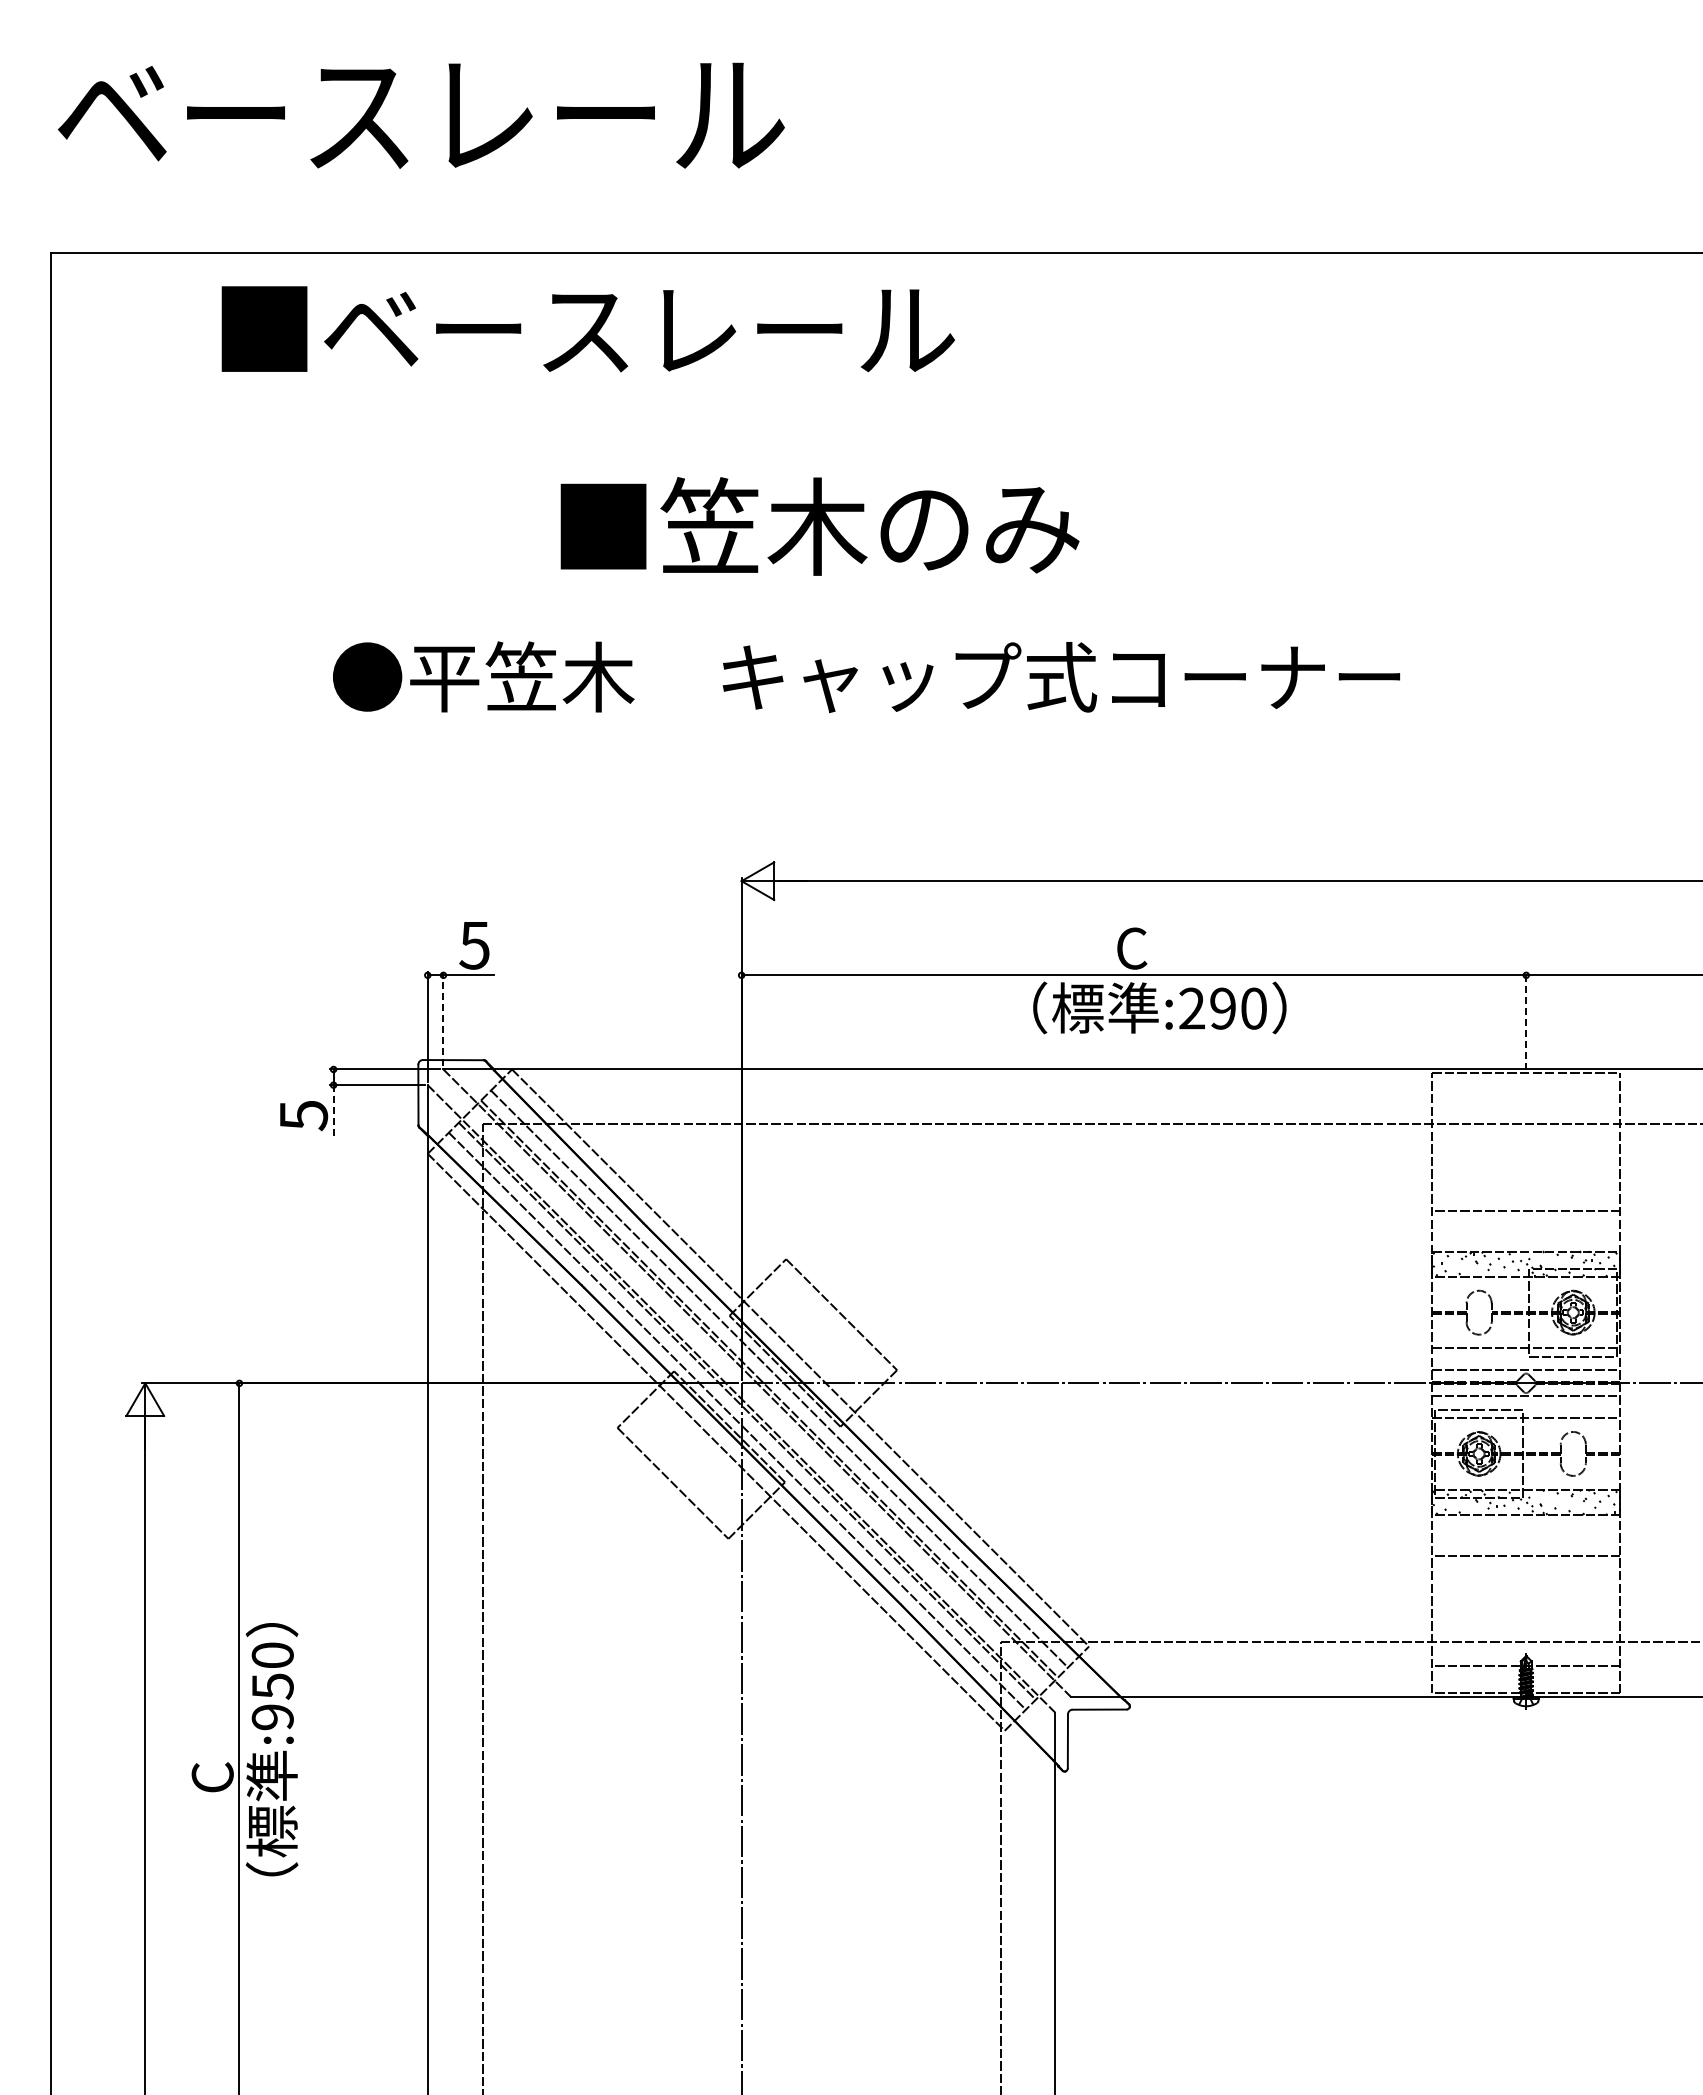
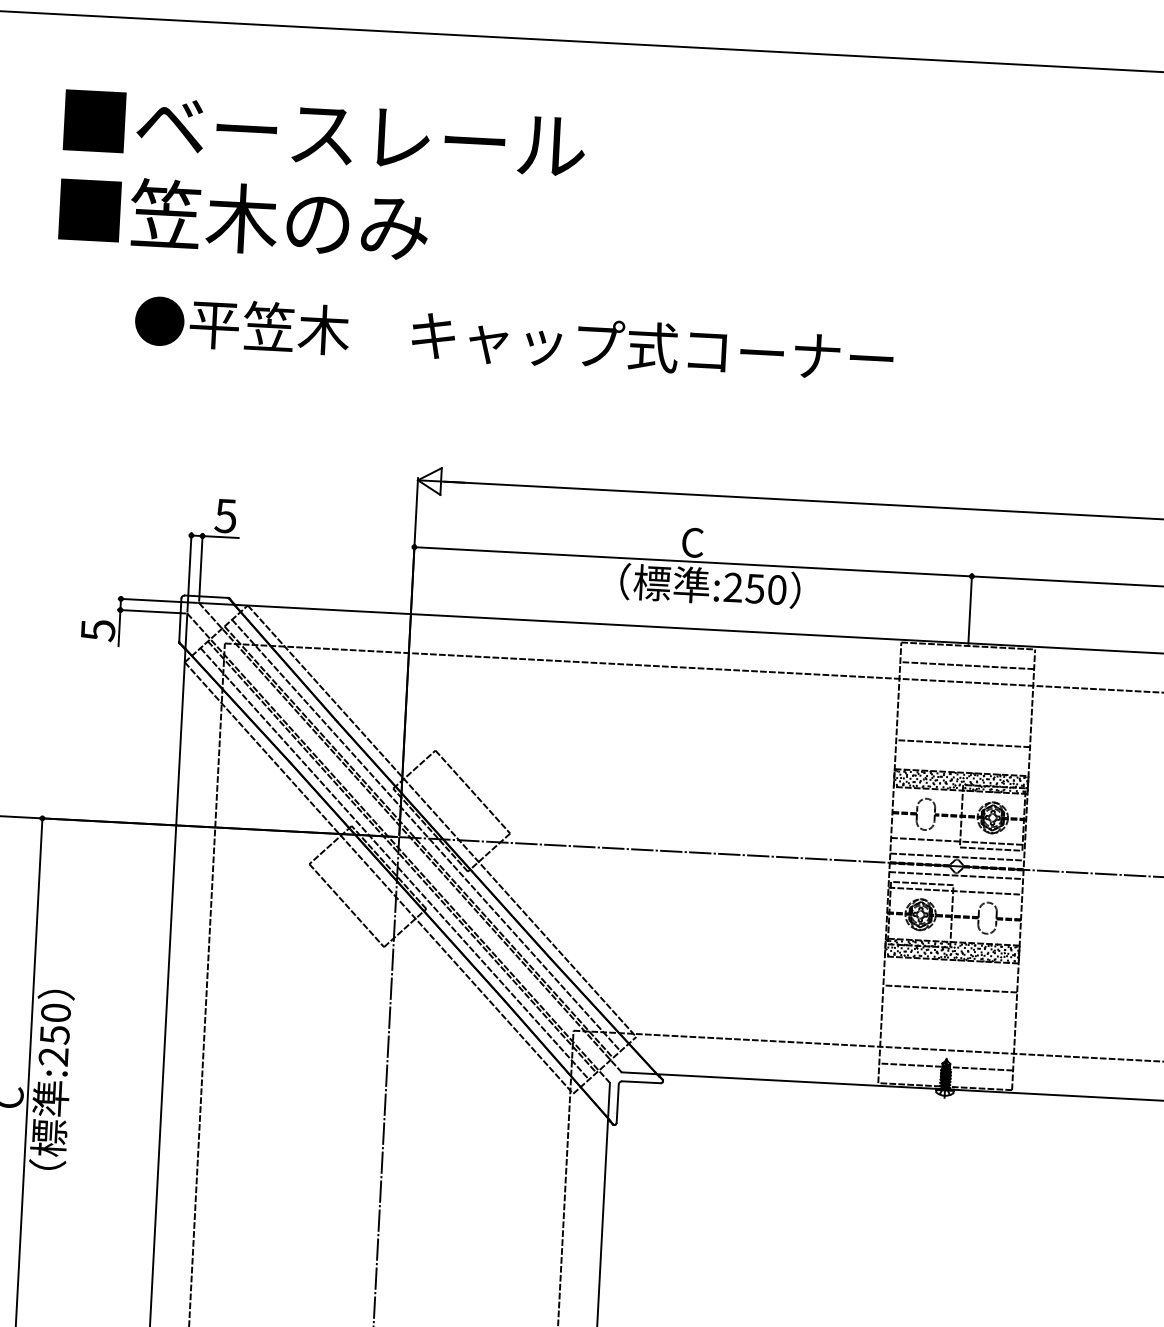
text: (587, 329) -> (324, 133), moved
text: (819, 526) -> (243, 218), moved
text: (1222, 1008) -> (754, 588), :290 -> :250
line: (443, 1018) -> (200, 566), dashed -> solid
line: (1526, 1021) -> (970, 609), dashed -> solid
line: (1526, 1100) -> (967, 665), added
line: (333, 1111) -> (119, 628), dashed -> solid
text: (272, 1717) -> (53, 1057), :950 -> :250

